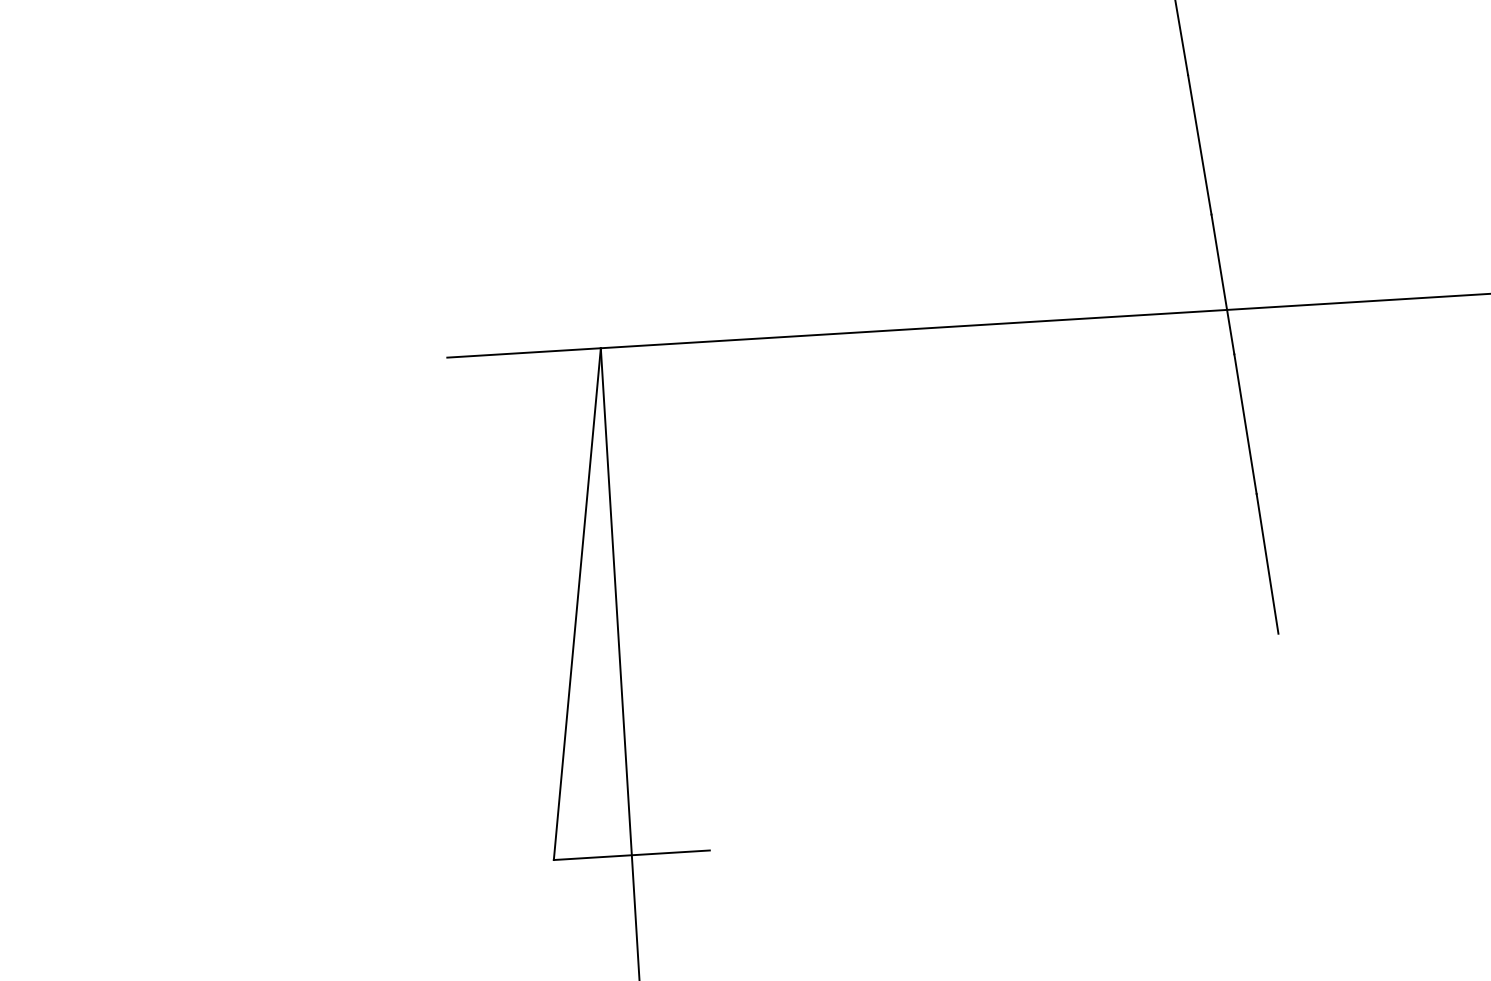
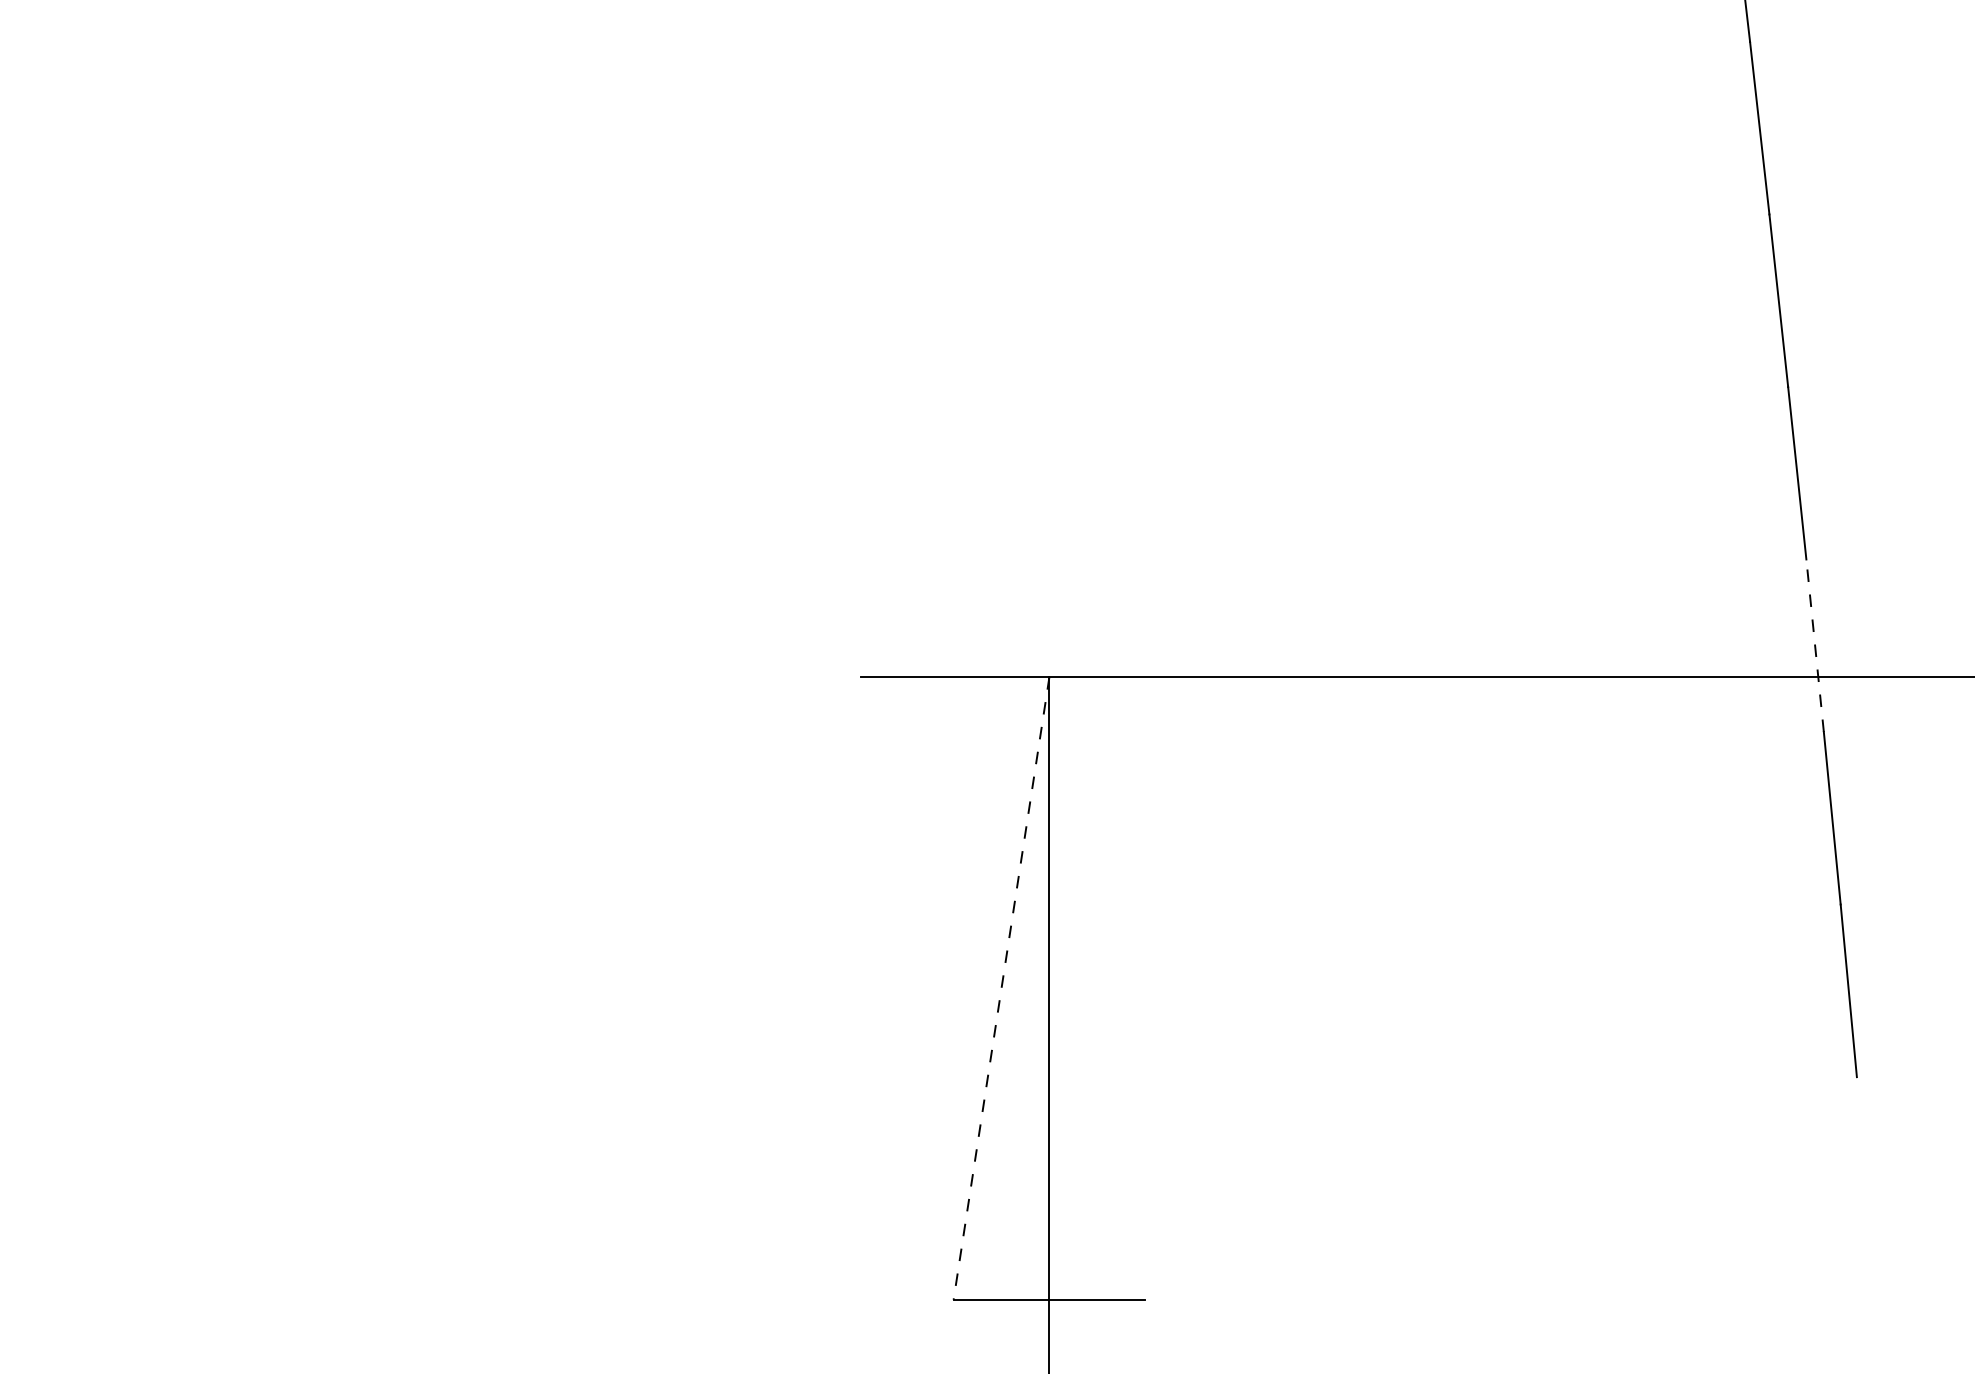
line: (1223, 284) -> (1815, 645), solid -> dashed
line: (577, 604) -> (1001, 988), solid -> dashed

